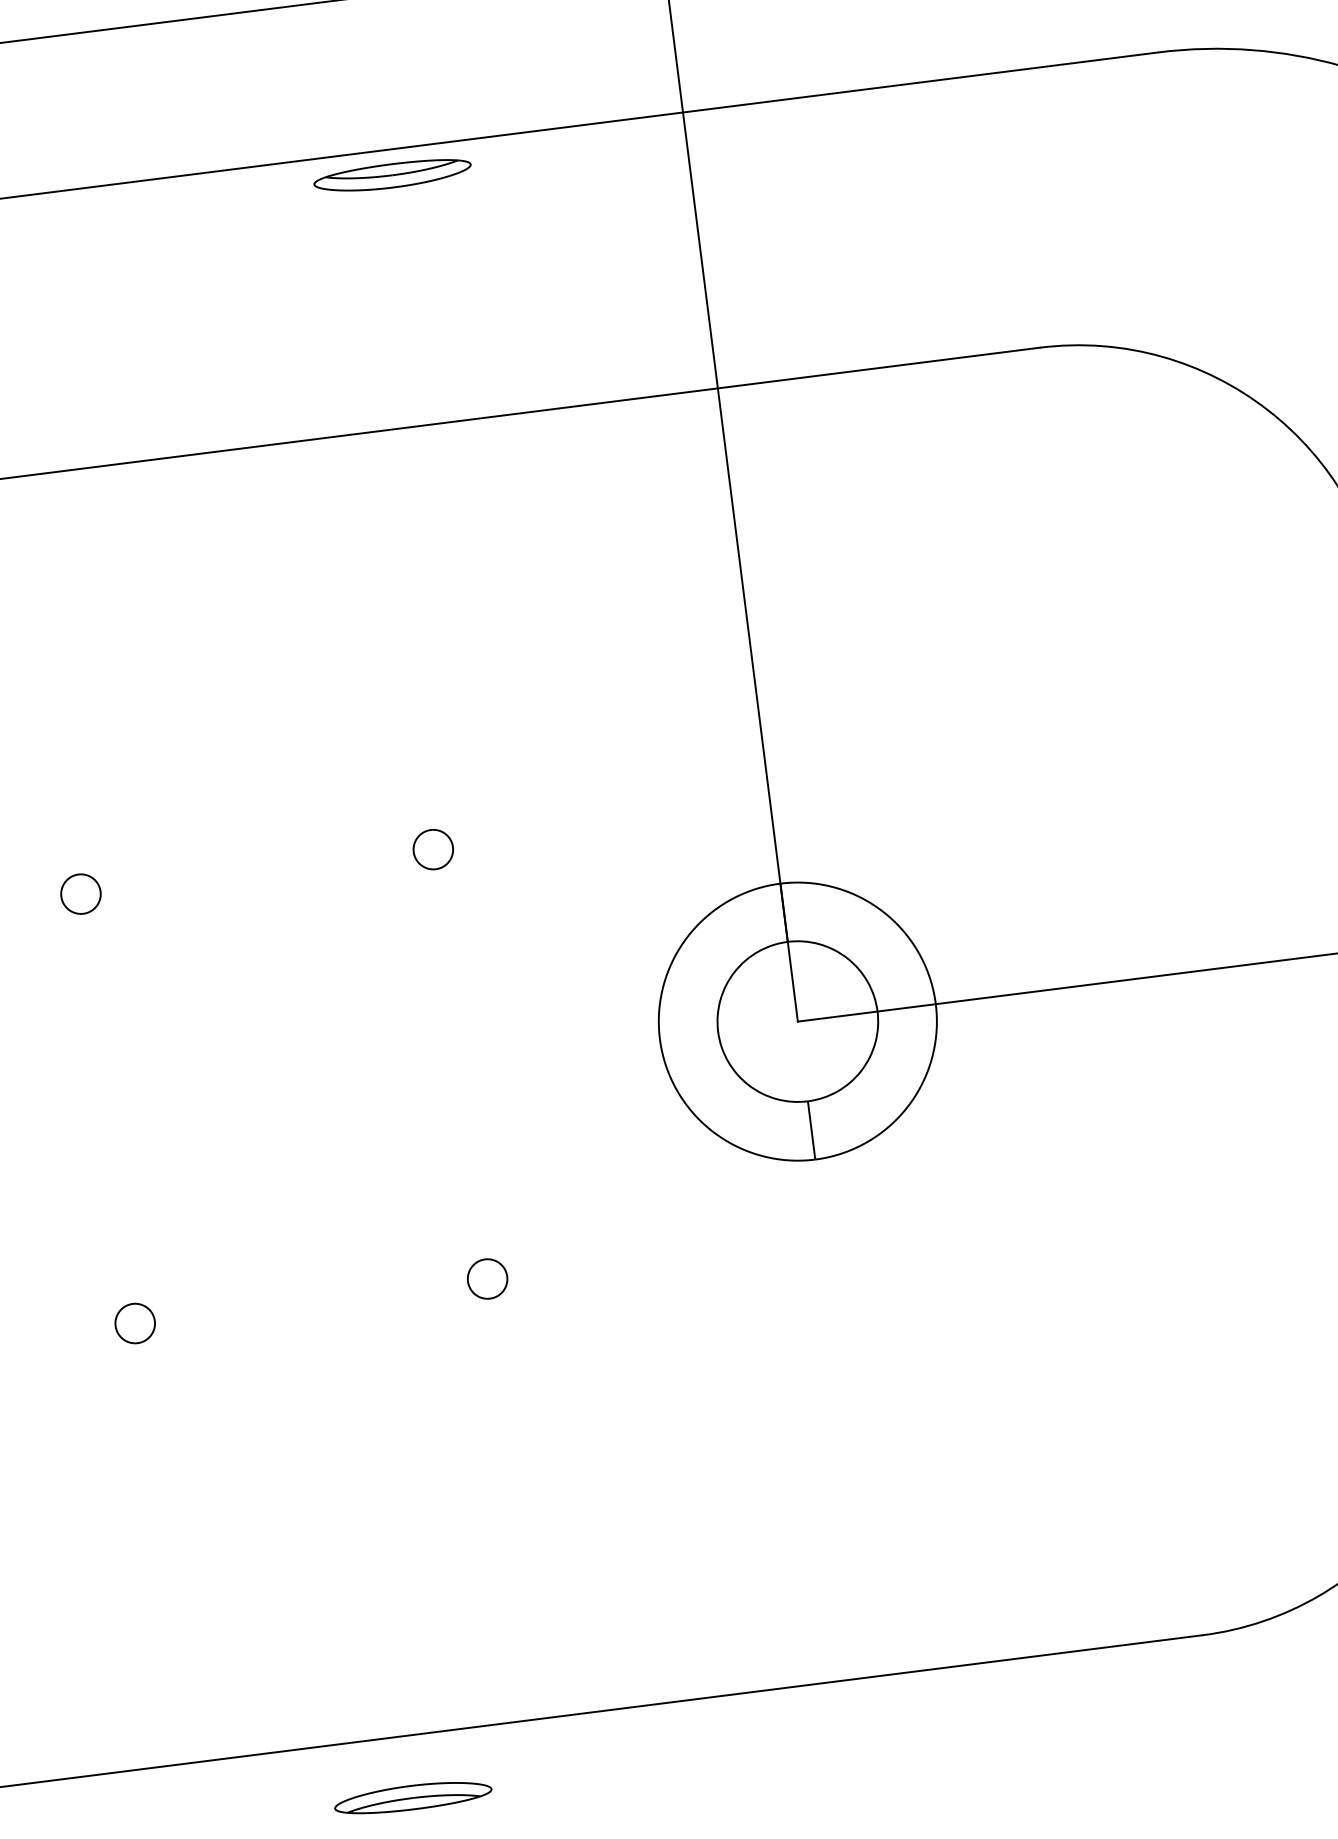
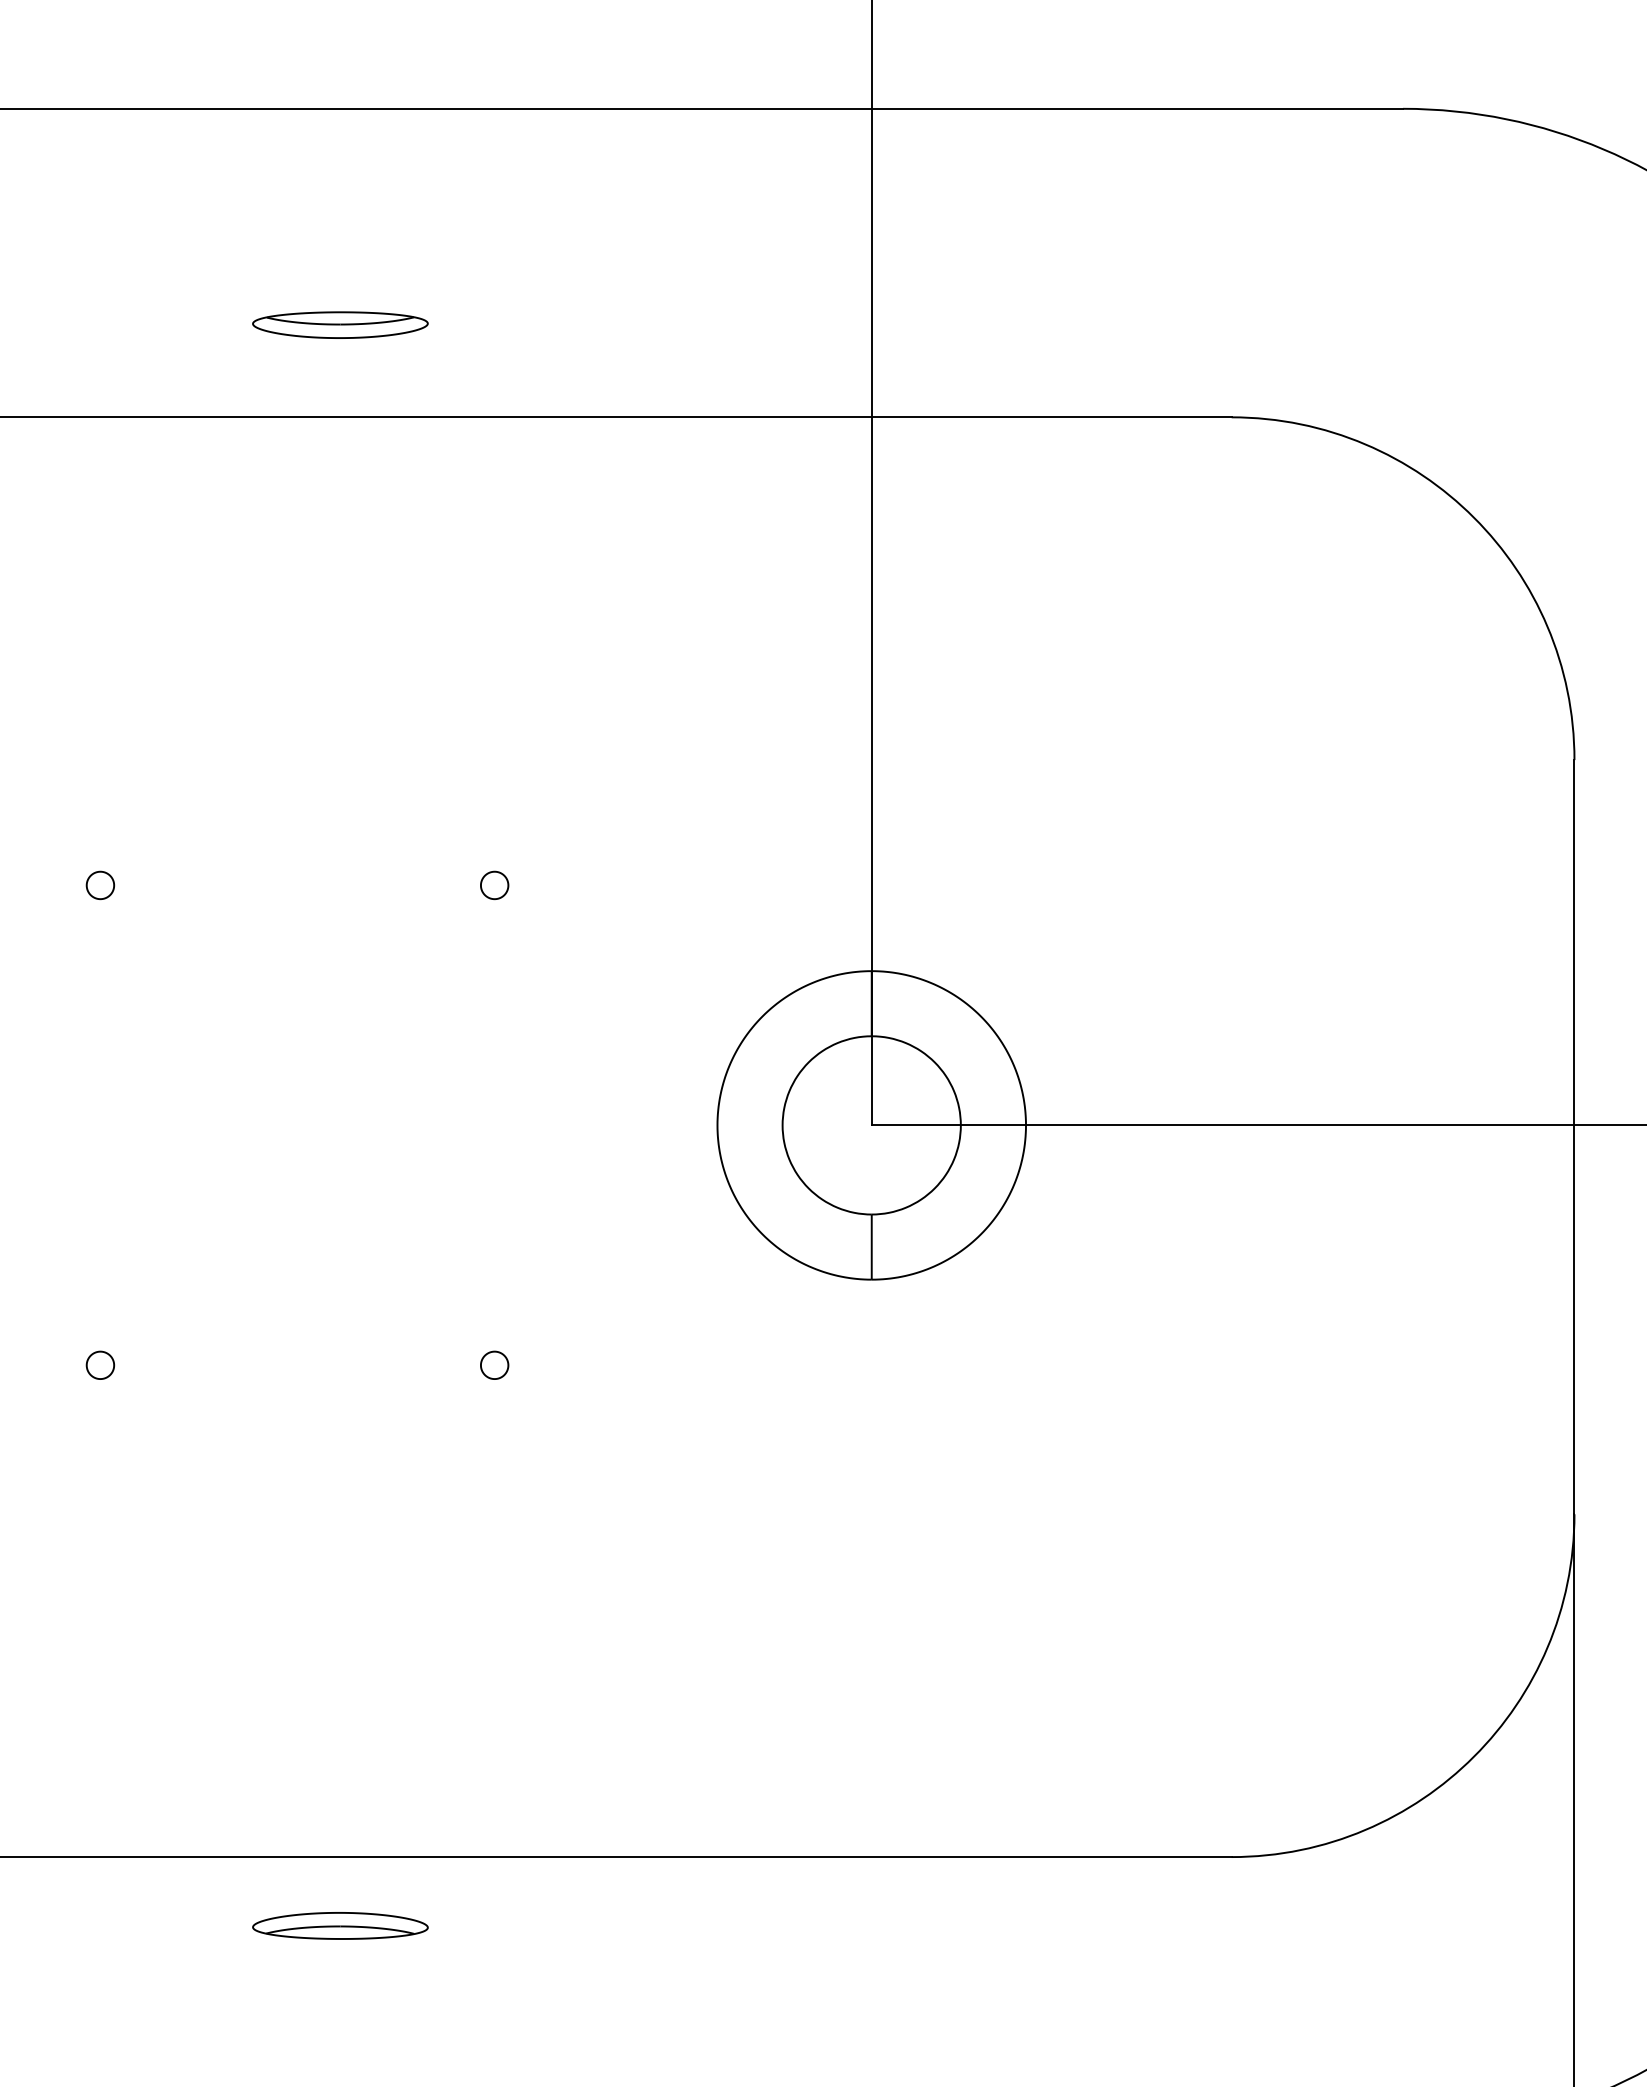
part: (392, 175) -> (340, 324), moved
part: (433, 849) -> (494, 885), size x0.62
part: (81, 894) -> (100, 885), size x0.62
part: (487, 1278) -> (494, 1364), size x0.62
part: (135, 1322) -> (100, 1364), size x0.62

